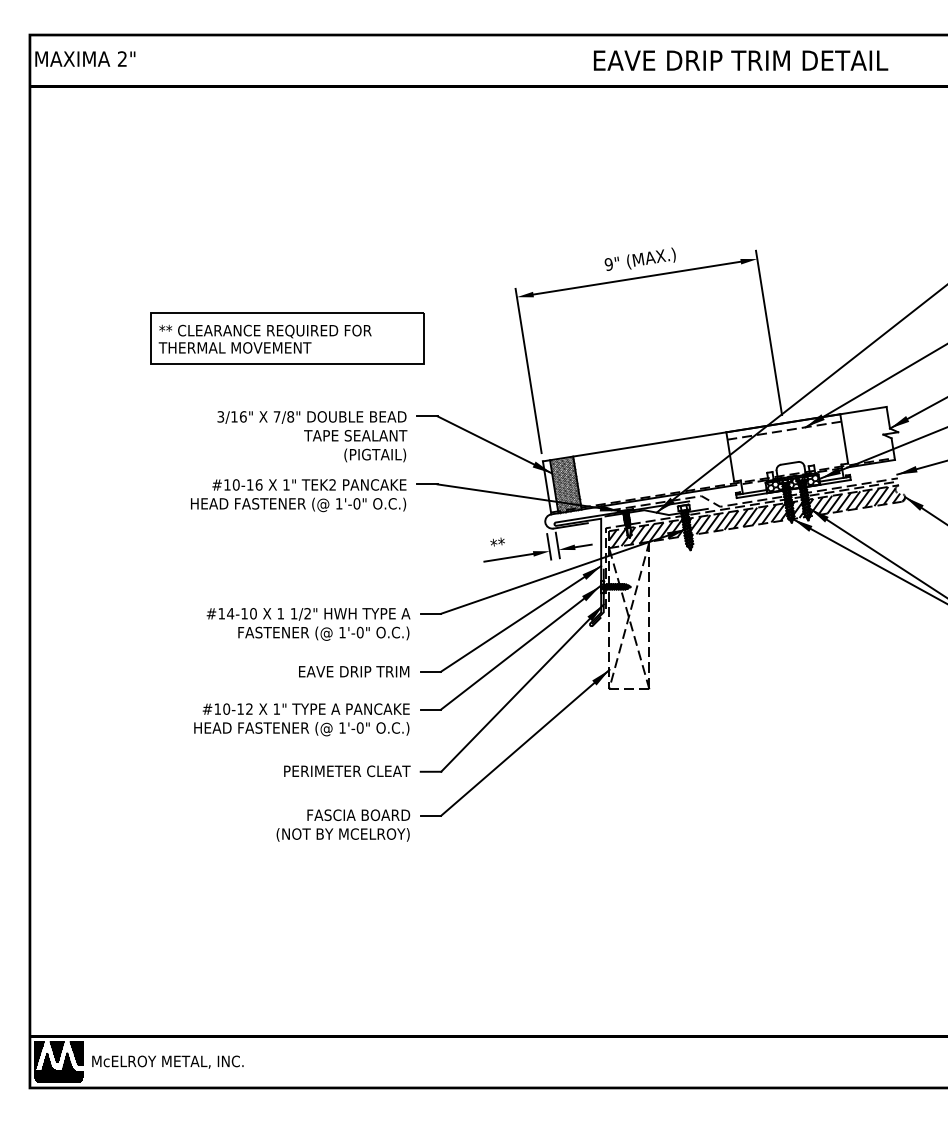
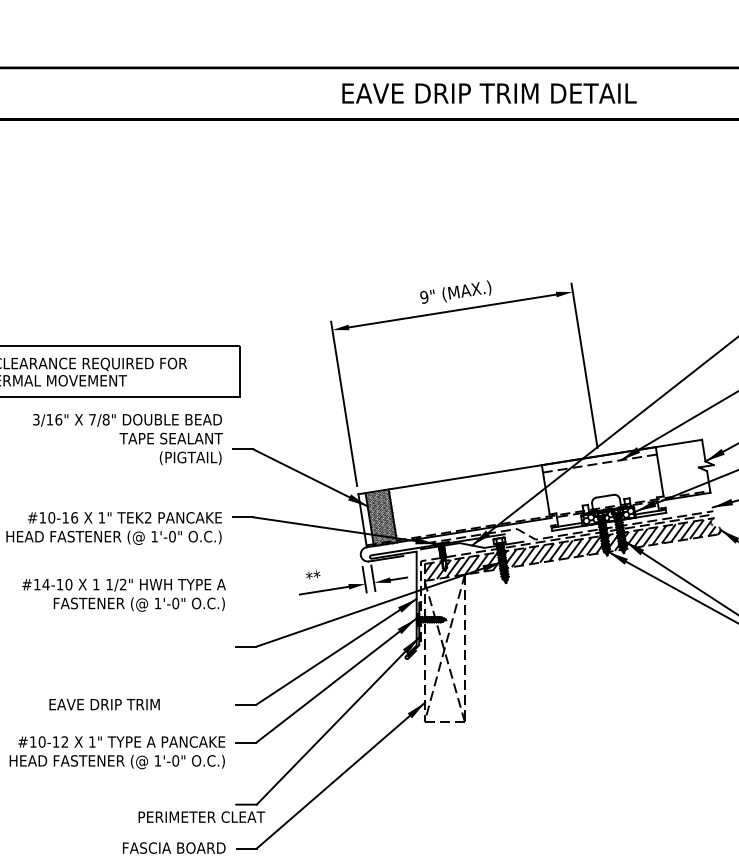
text: (741, 60) -> (489, 93), moved
text: (312, 436) -> (127, 439), moved
text: (308, 624) -> (123, 595), moved
text: (354, 671) -> (104, 704), moved
text: (347, 771) -> (201, 817), moved

